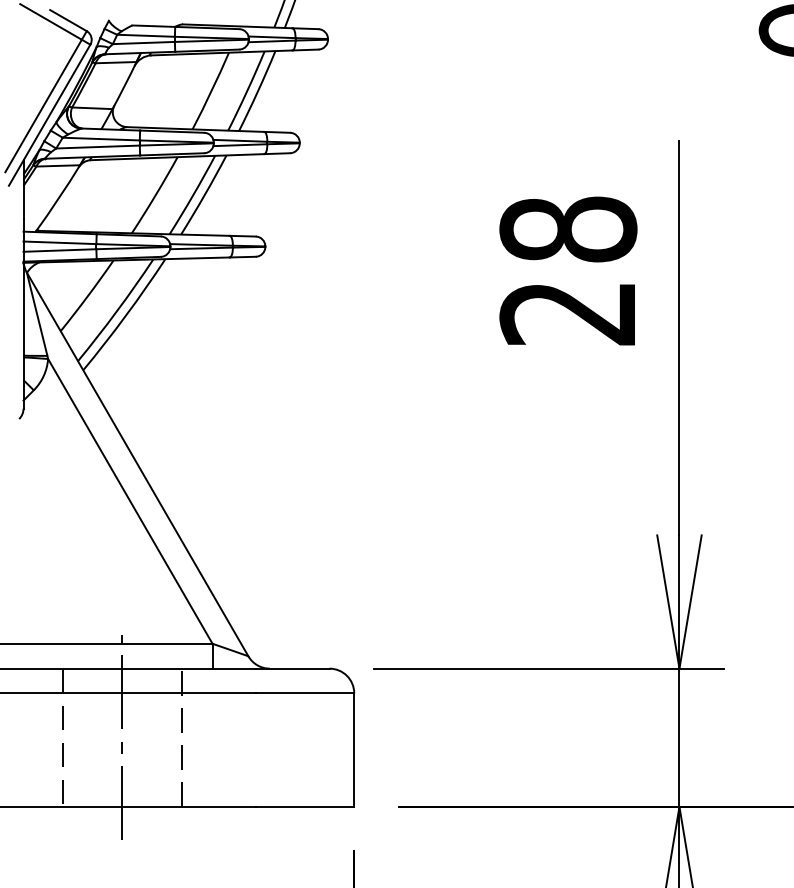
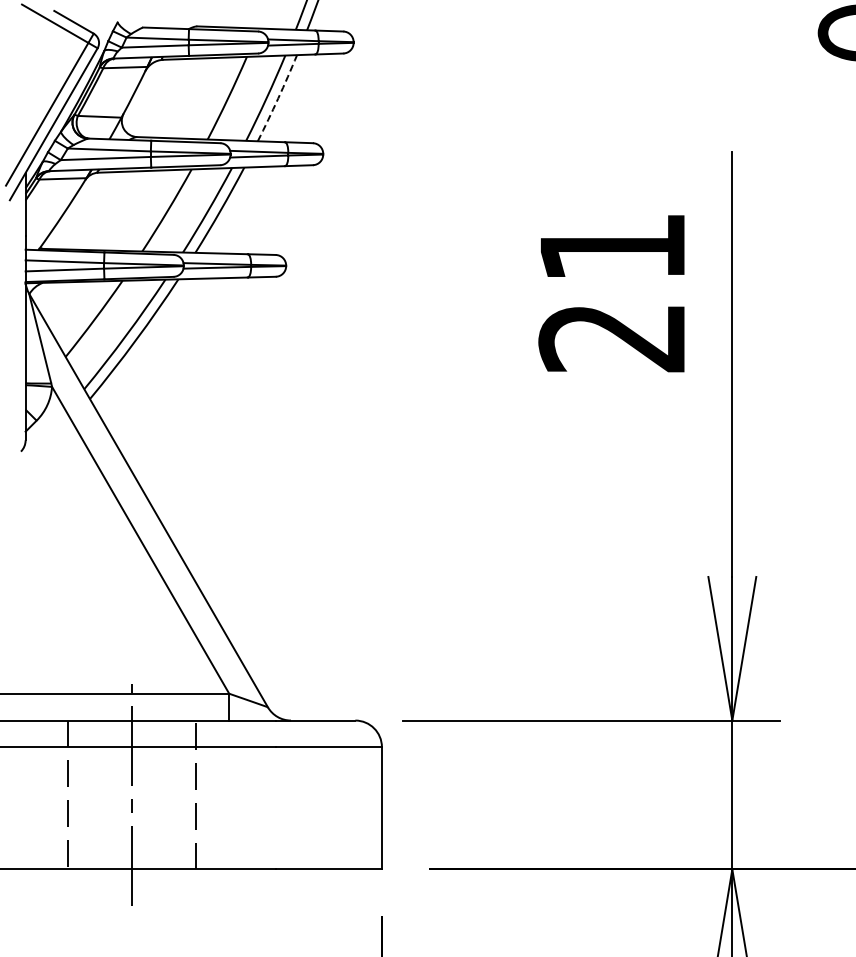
arc: (258, 91) -> (278, 98), solid -> dashed
text: (568, 229) -> (612, 247), 28 -> 21

